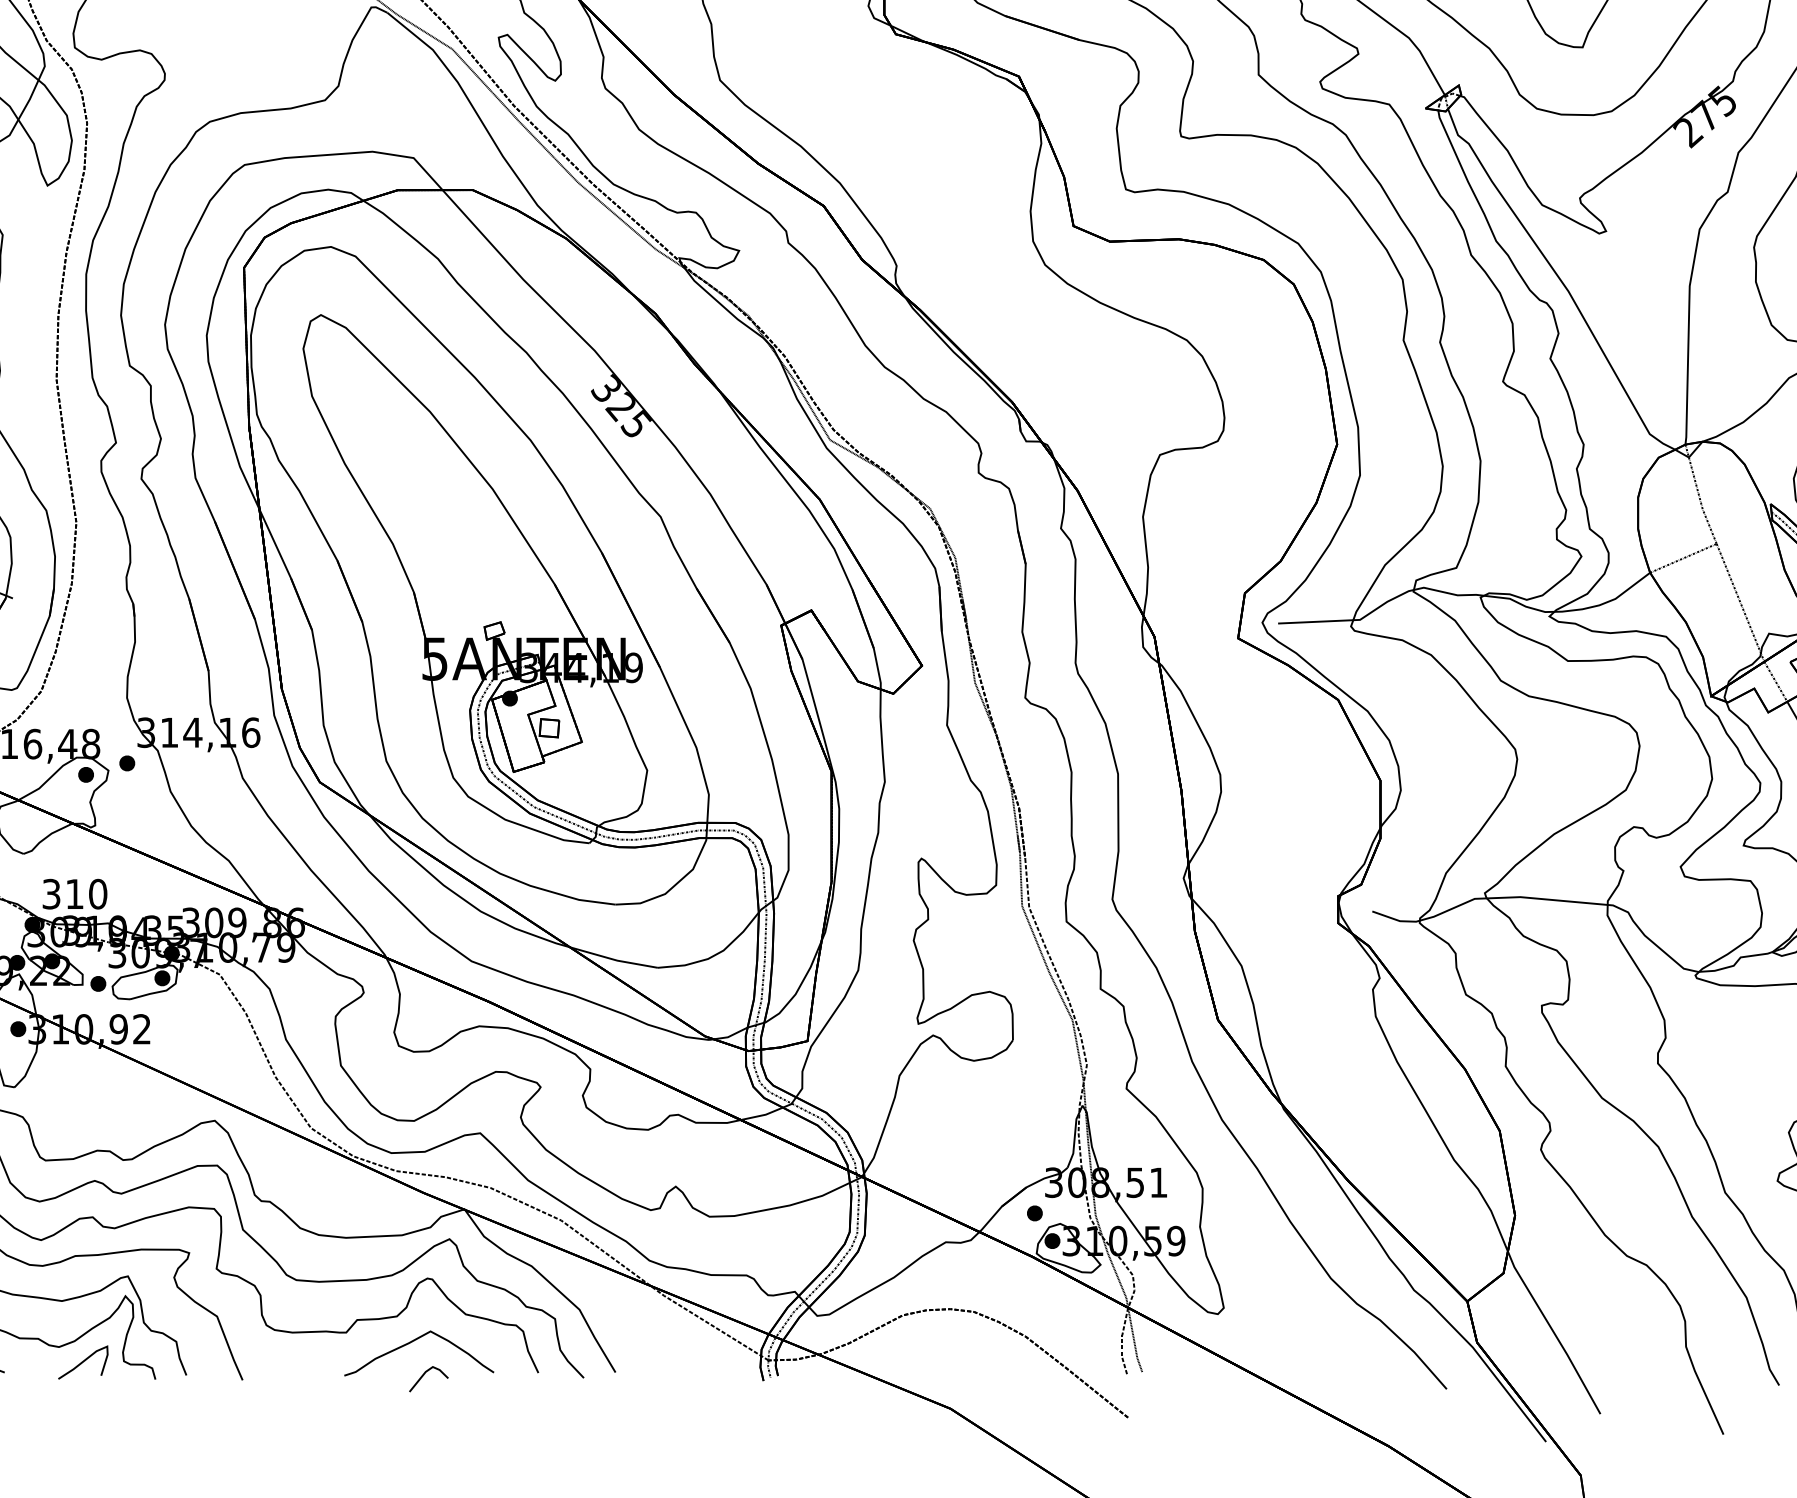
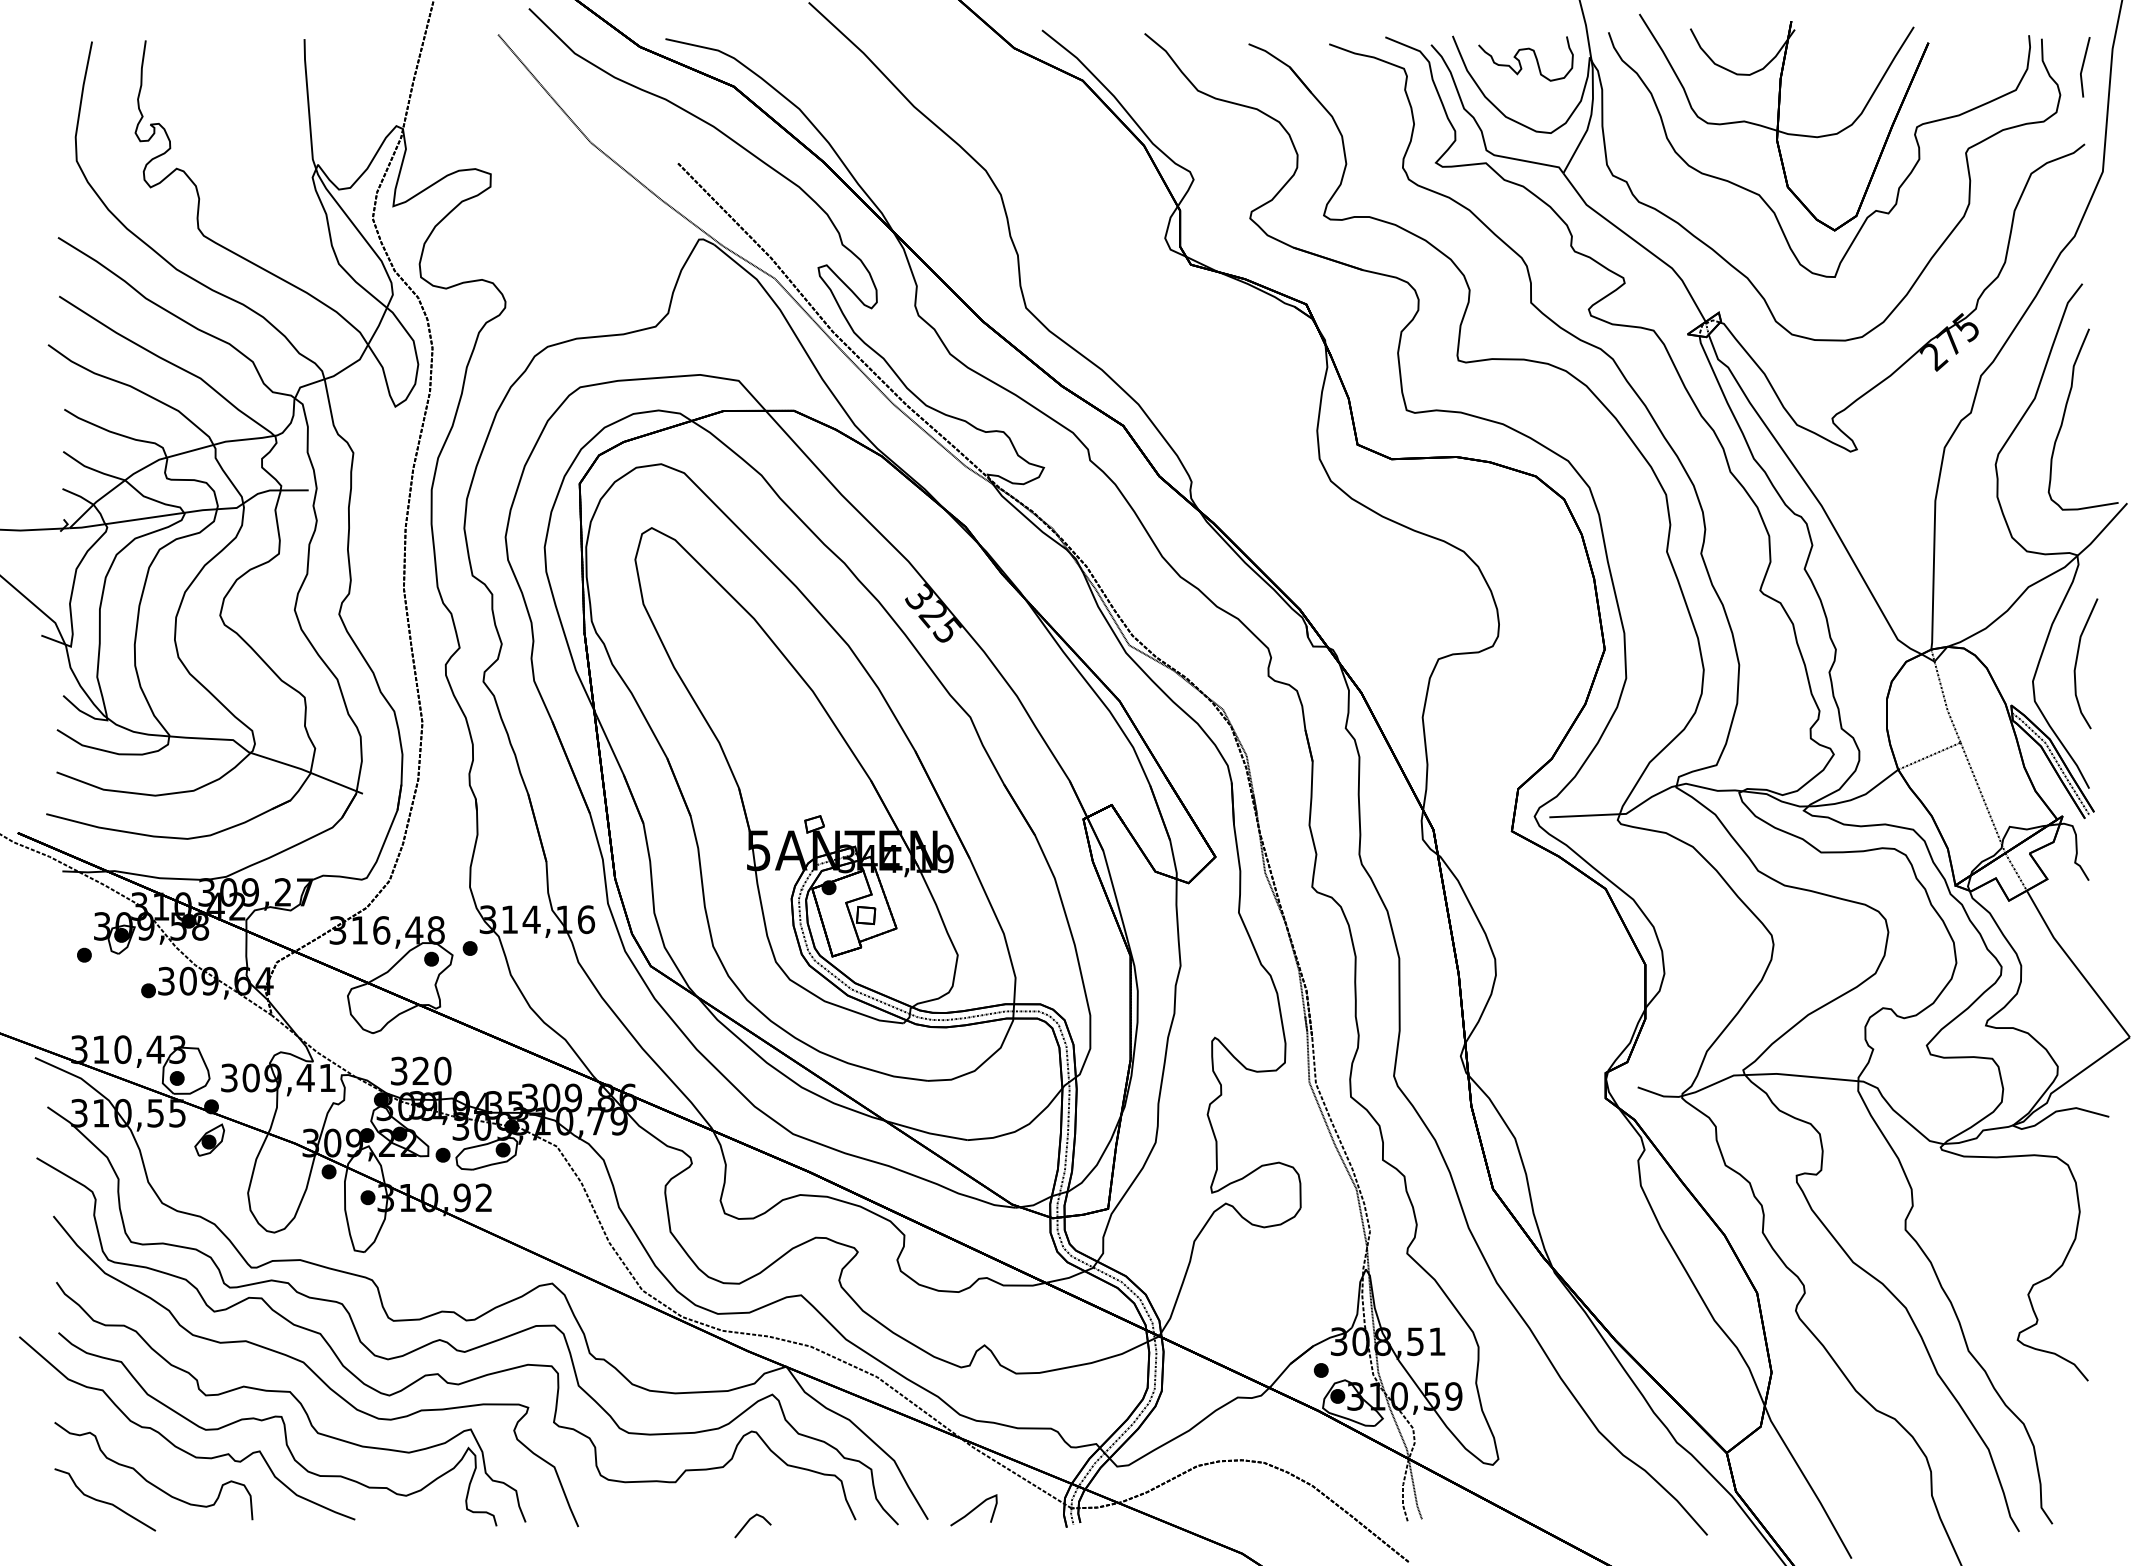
text: (74, 893) -> (420, 1070), 310 -> 320
curve: (412, 1342) -> (737, 1491), removed
curve: (82, 1362) -> (973, 1510), moved

